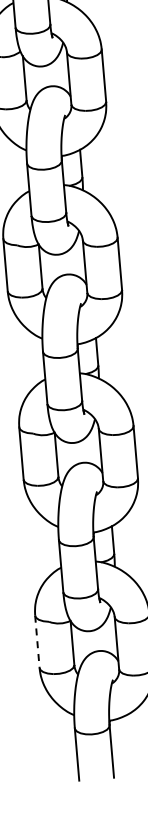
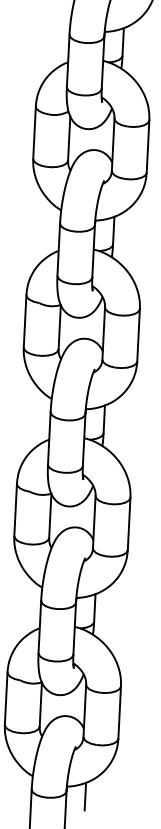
line: (37, 642) -> (6, 699), dashed -> solid
line: (129, 728) -> (85, 796), added

